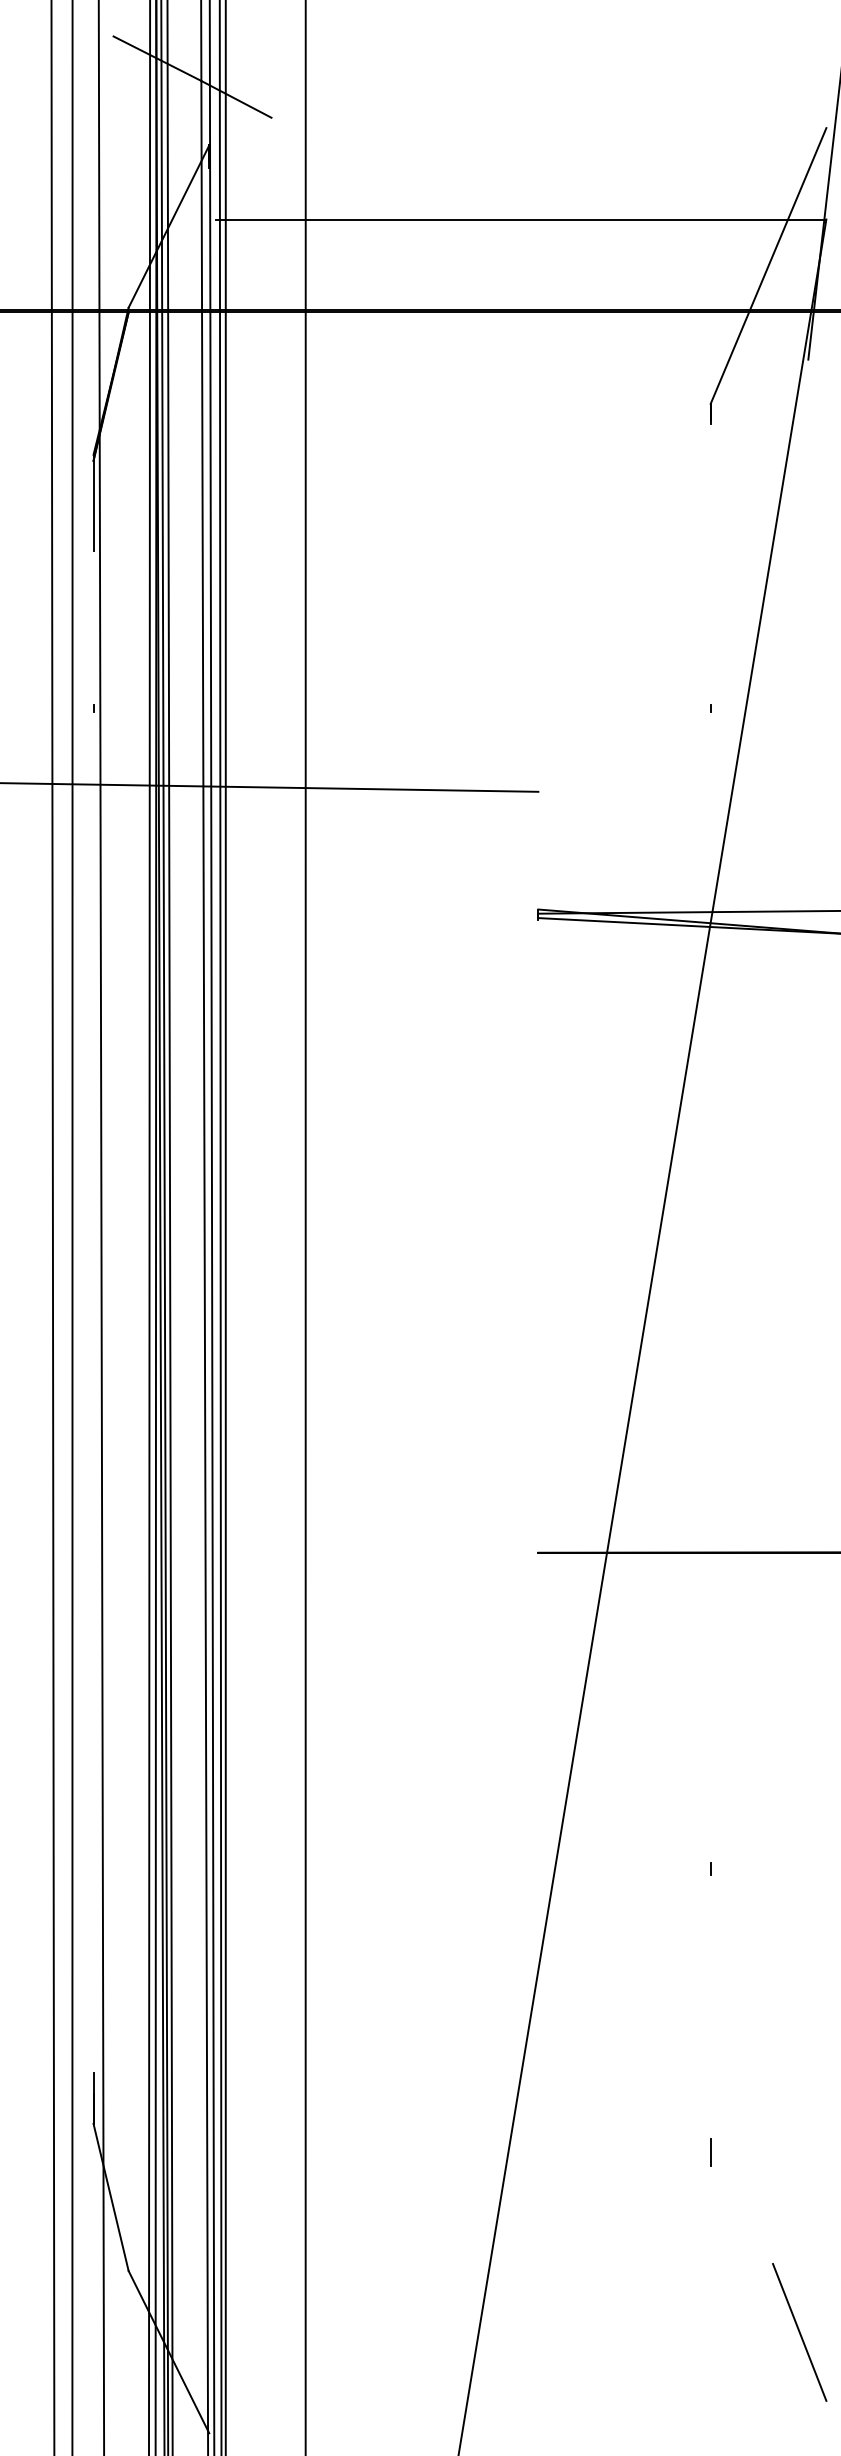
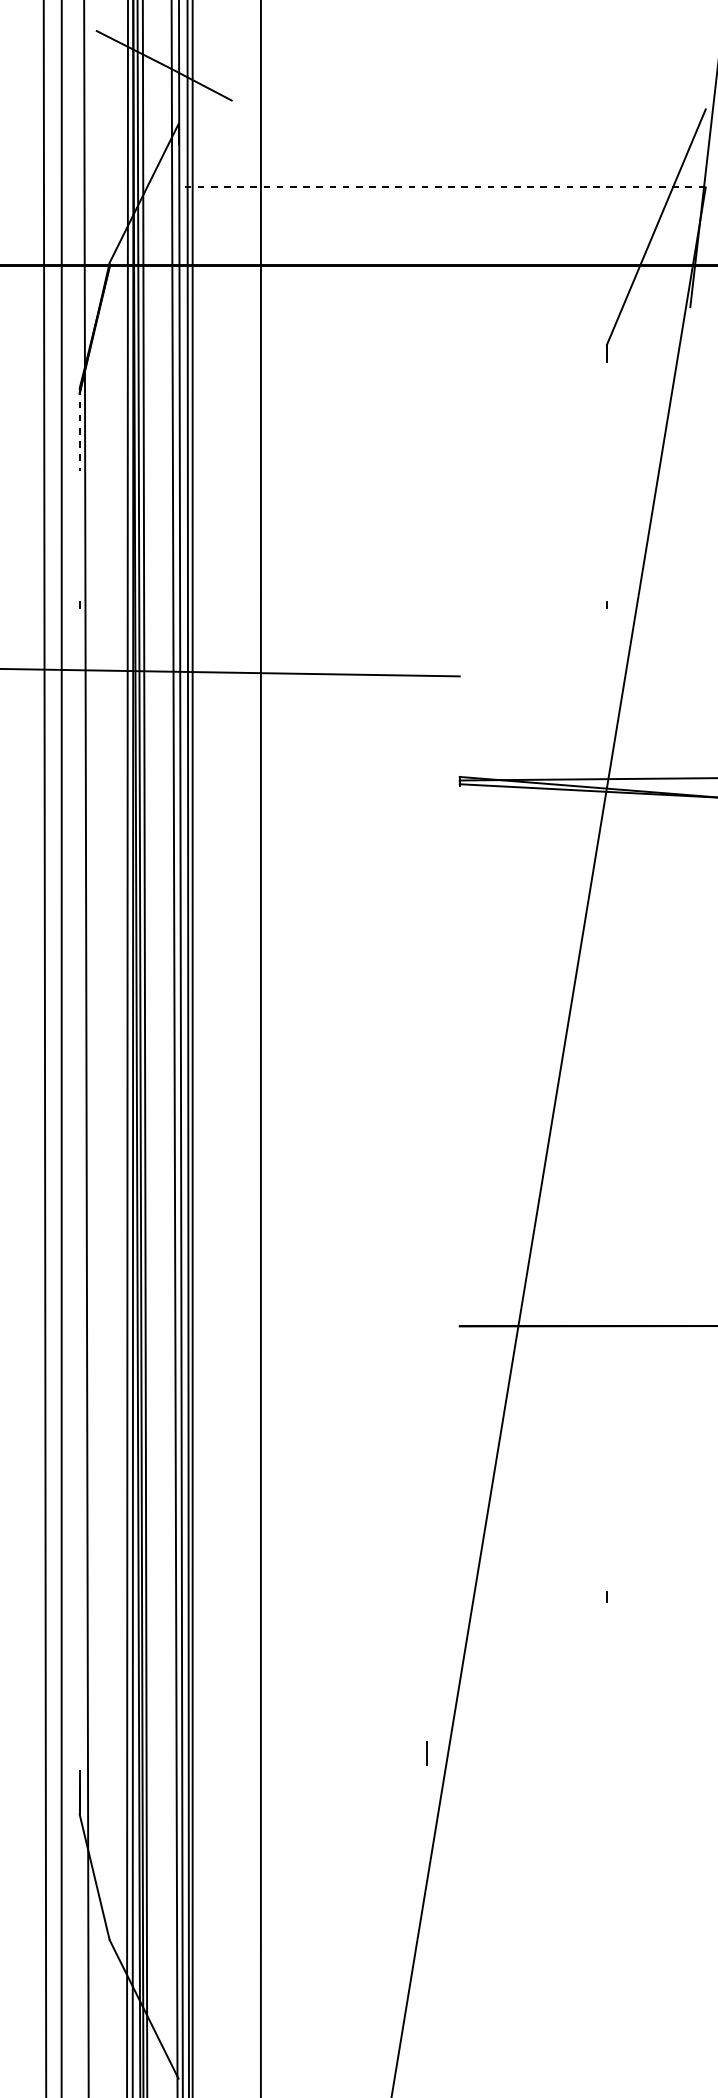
line: (521, 219) -> (445, 187), solid -> dashed
line: (93, 503) -> (79, 430), solid -> dashed
line: (710, 2152) -> (426, 1753), moved
line: (799, 2331) -> (682, 1991), removed

